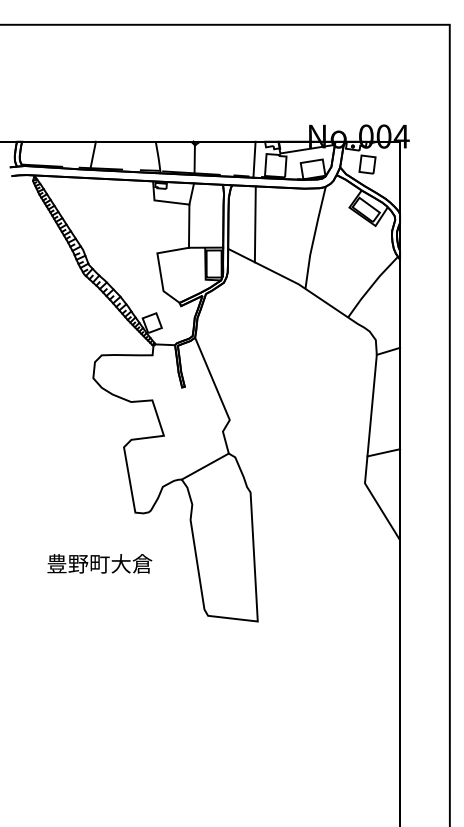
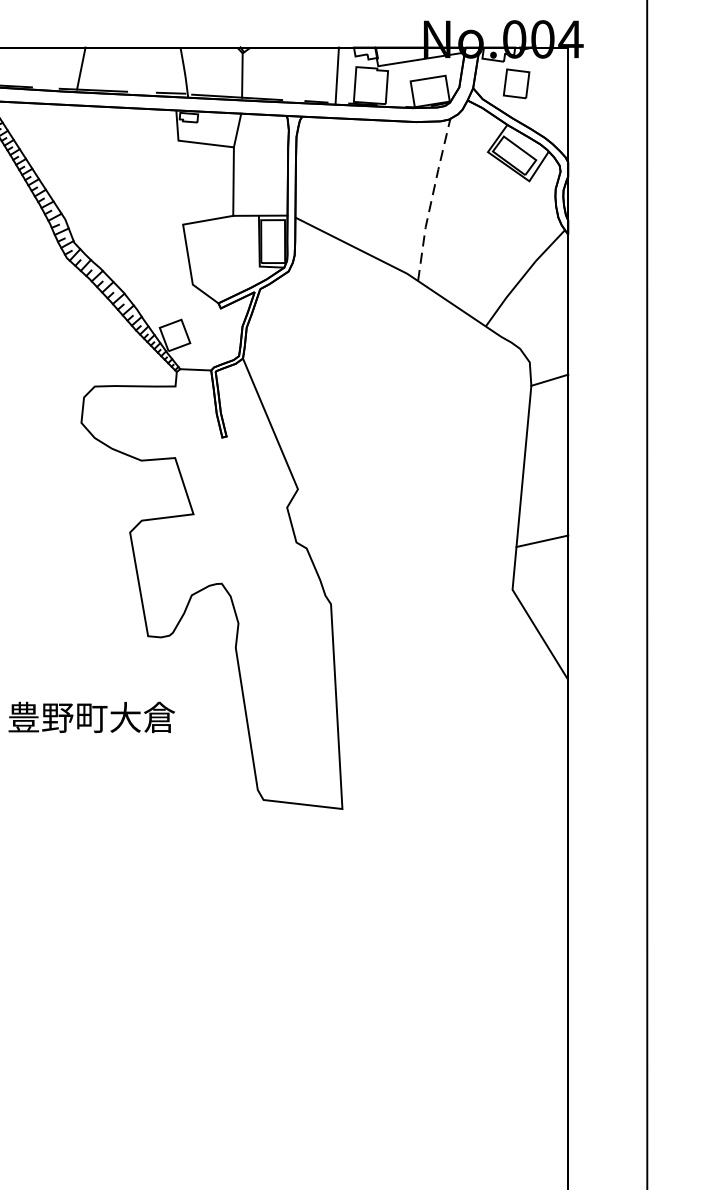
line: (254, 224) -> (337, 178), removed
line: (314, 236) -> (432, 197), solid -> dashed
line: (204, 466) -> (257, 562), removed

